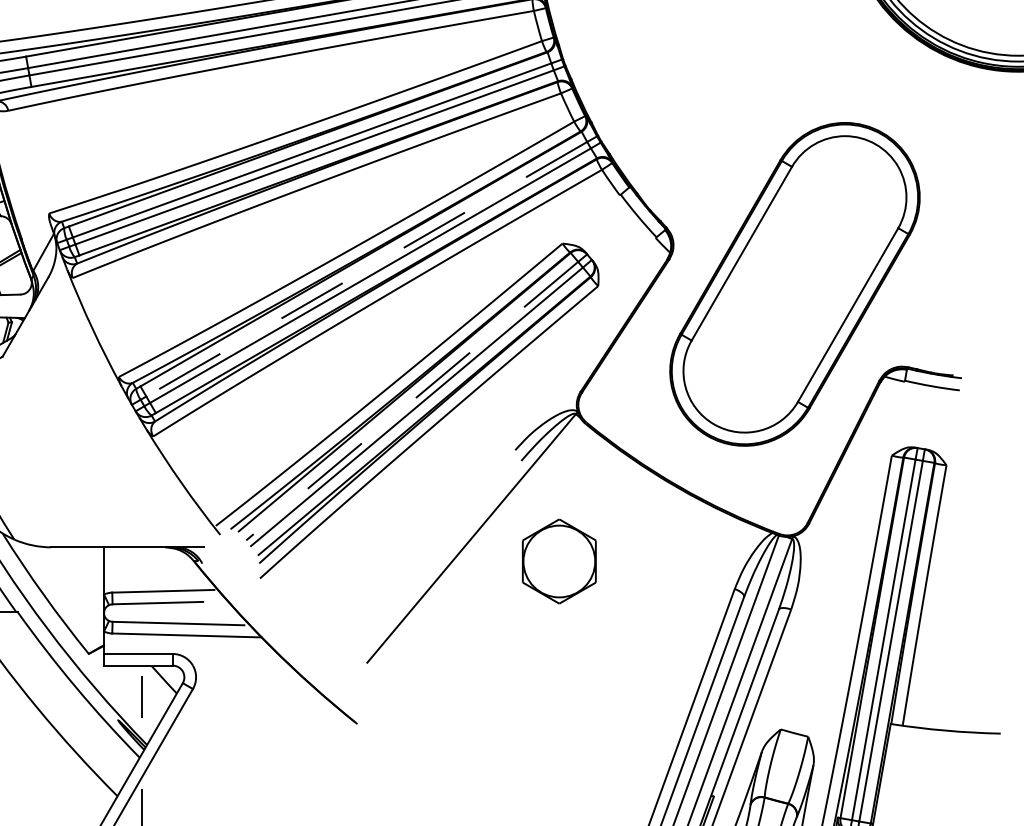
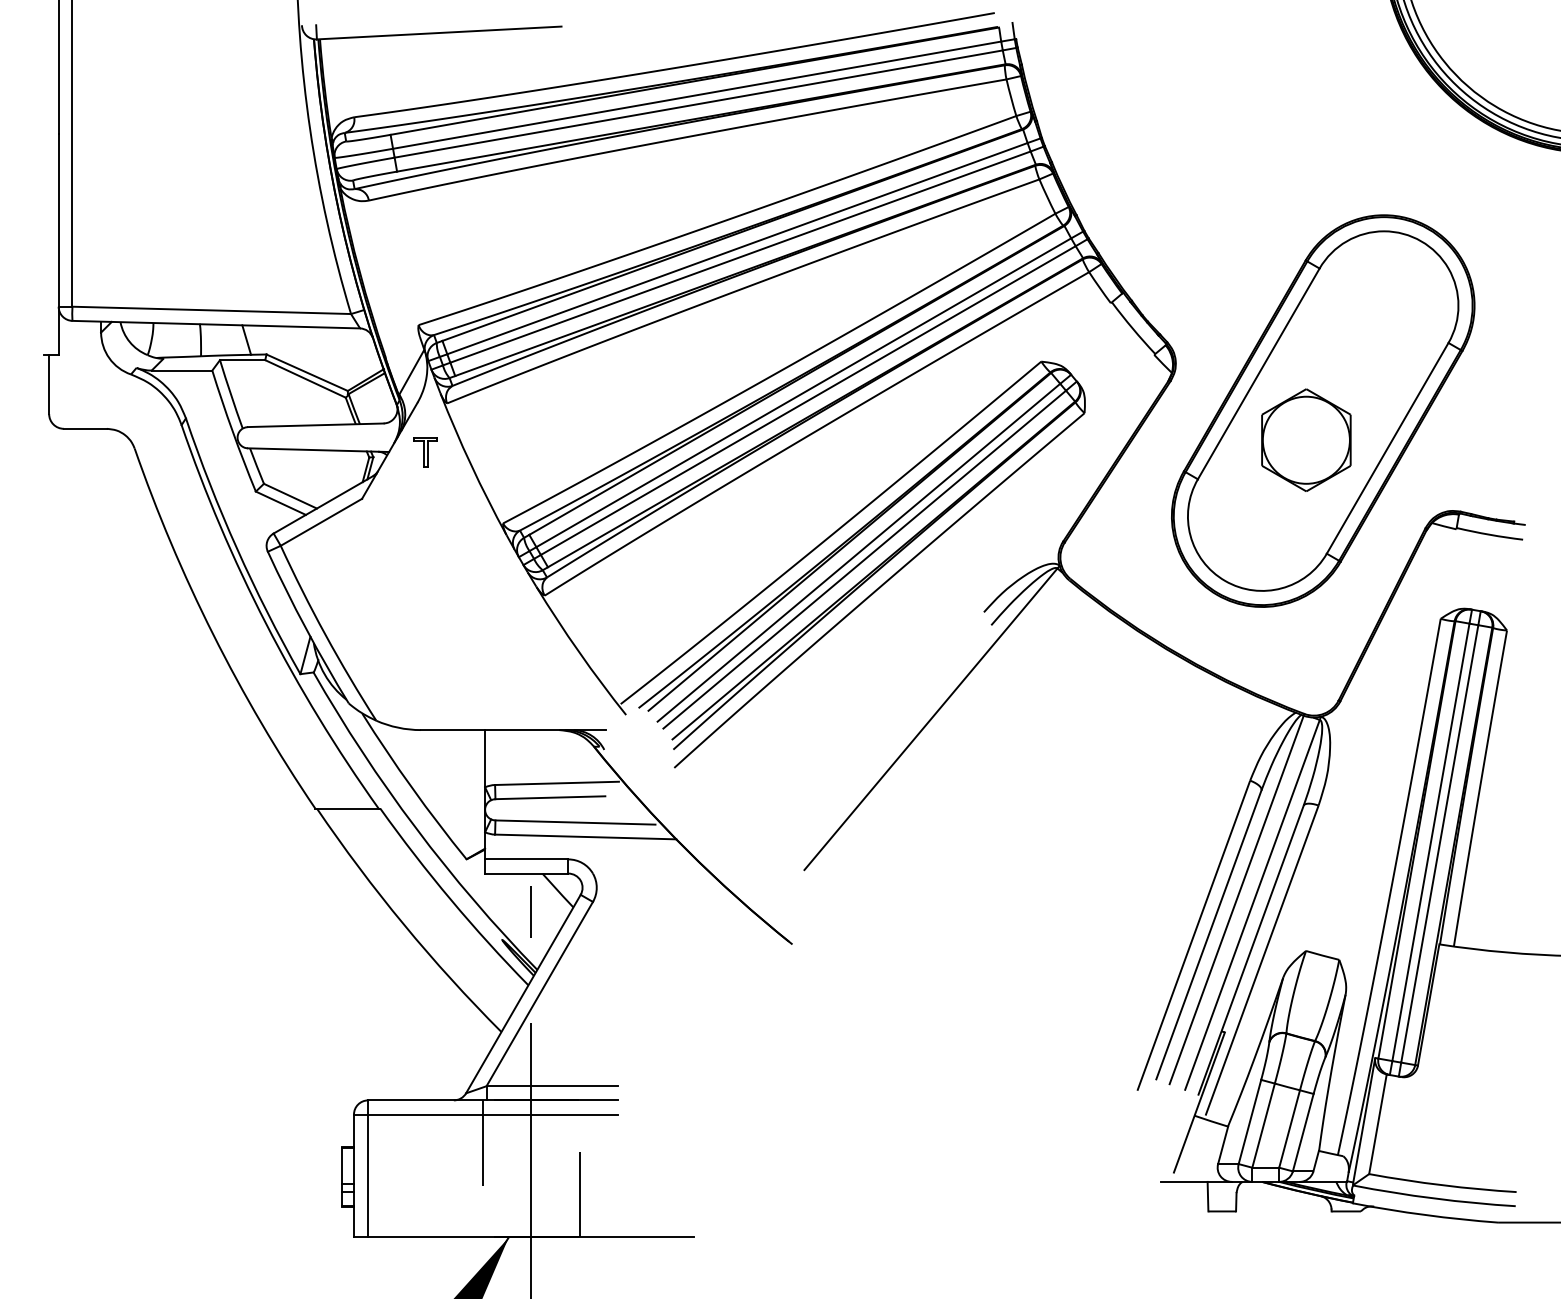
line: (366, 269) -> (803, 392), dashed -> solid
part: (54, 318) -> (425, 452), added
line: (411, 400) -> (858, 552), dashed -> solid
part: (559, 560) -> (1306, 439), moved

